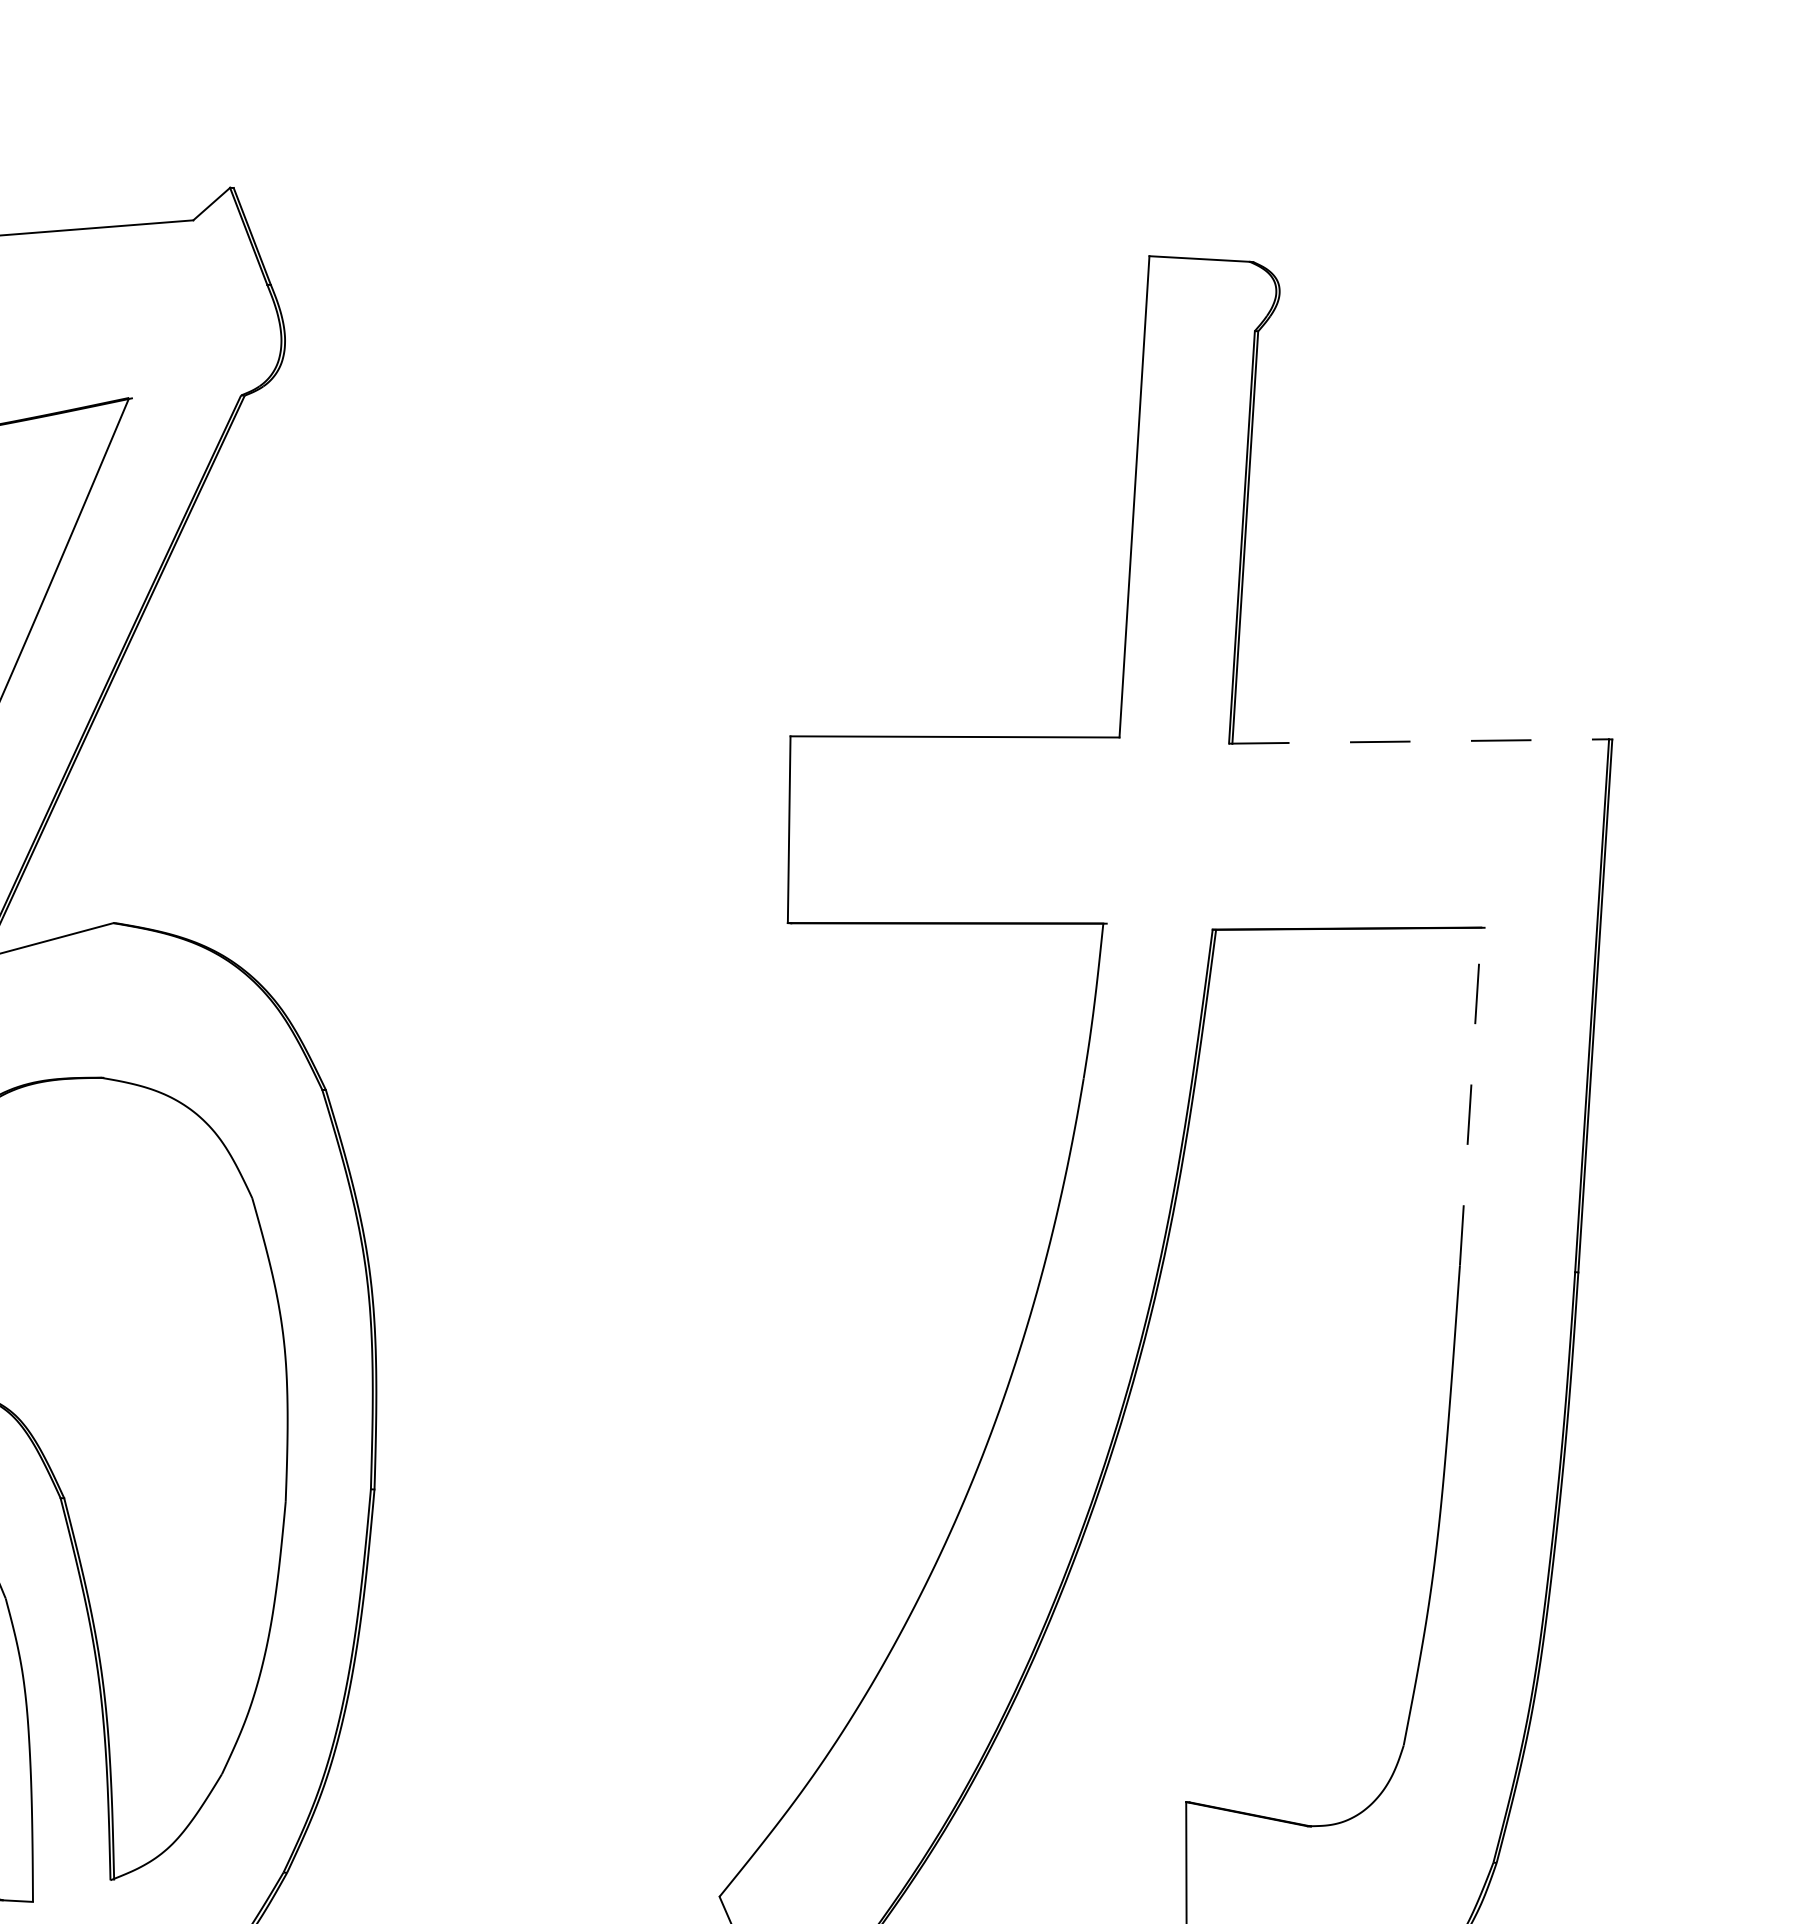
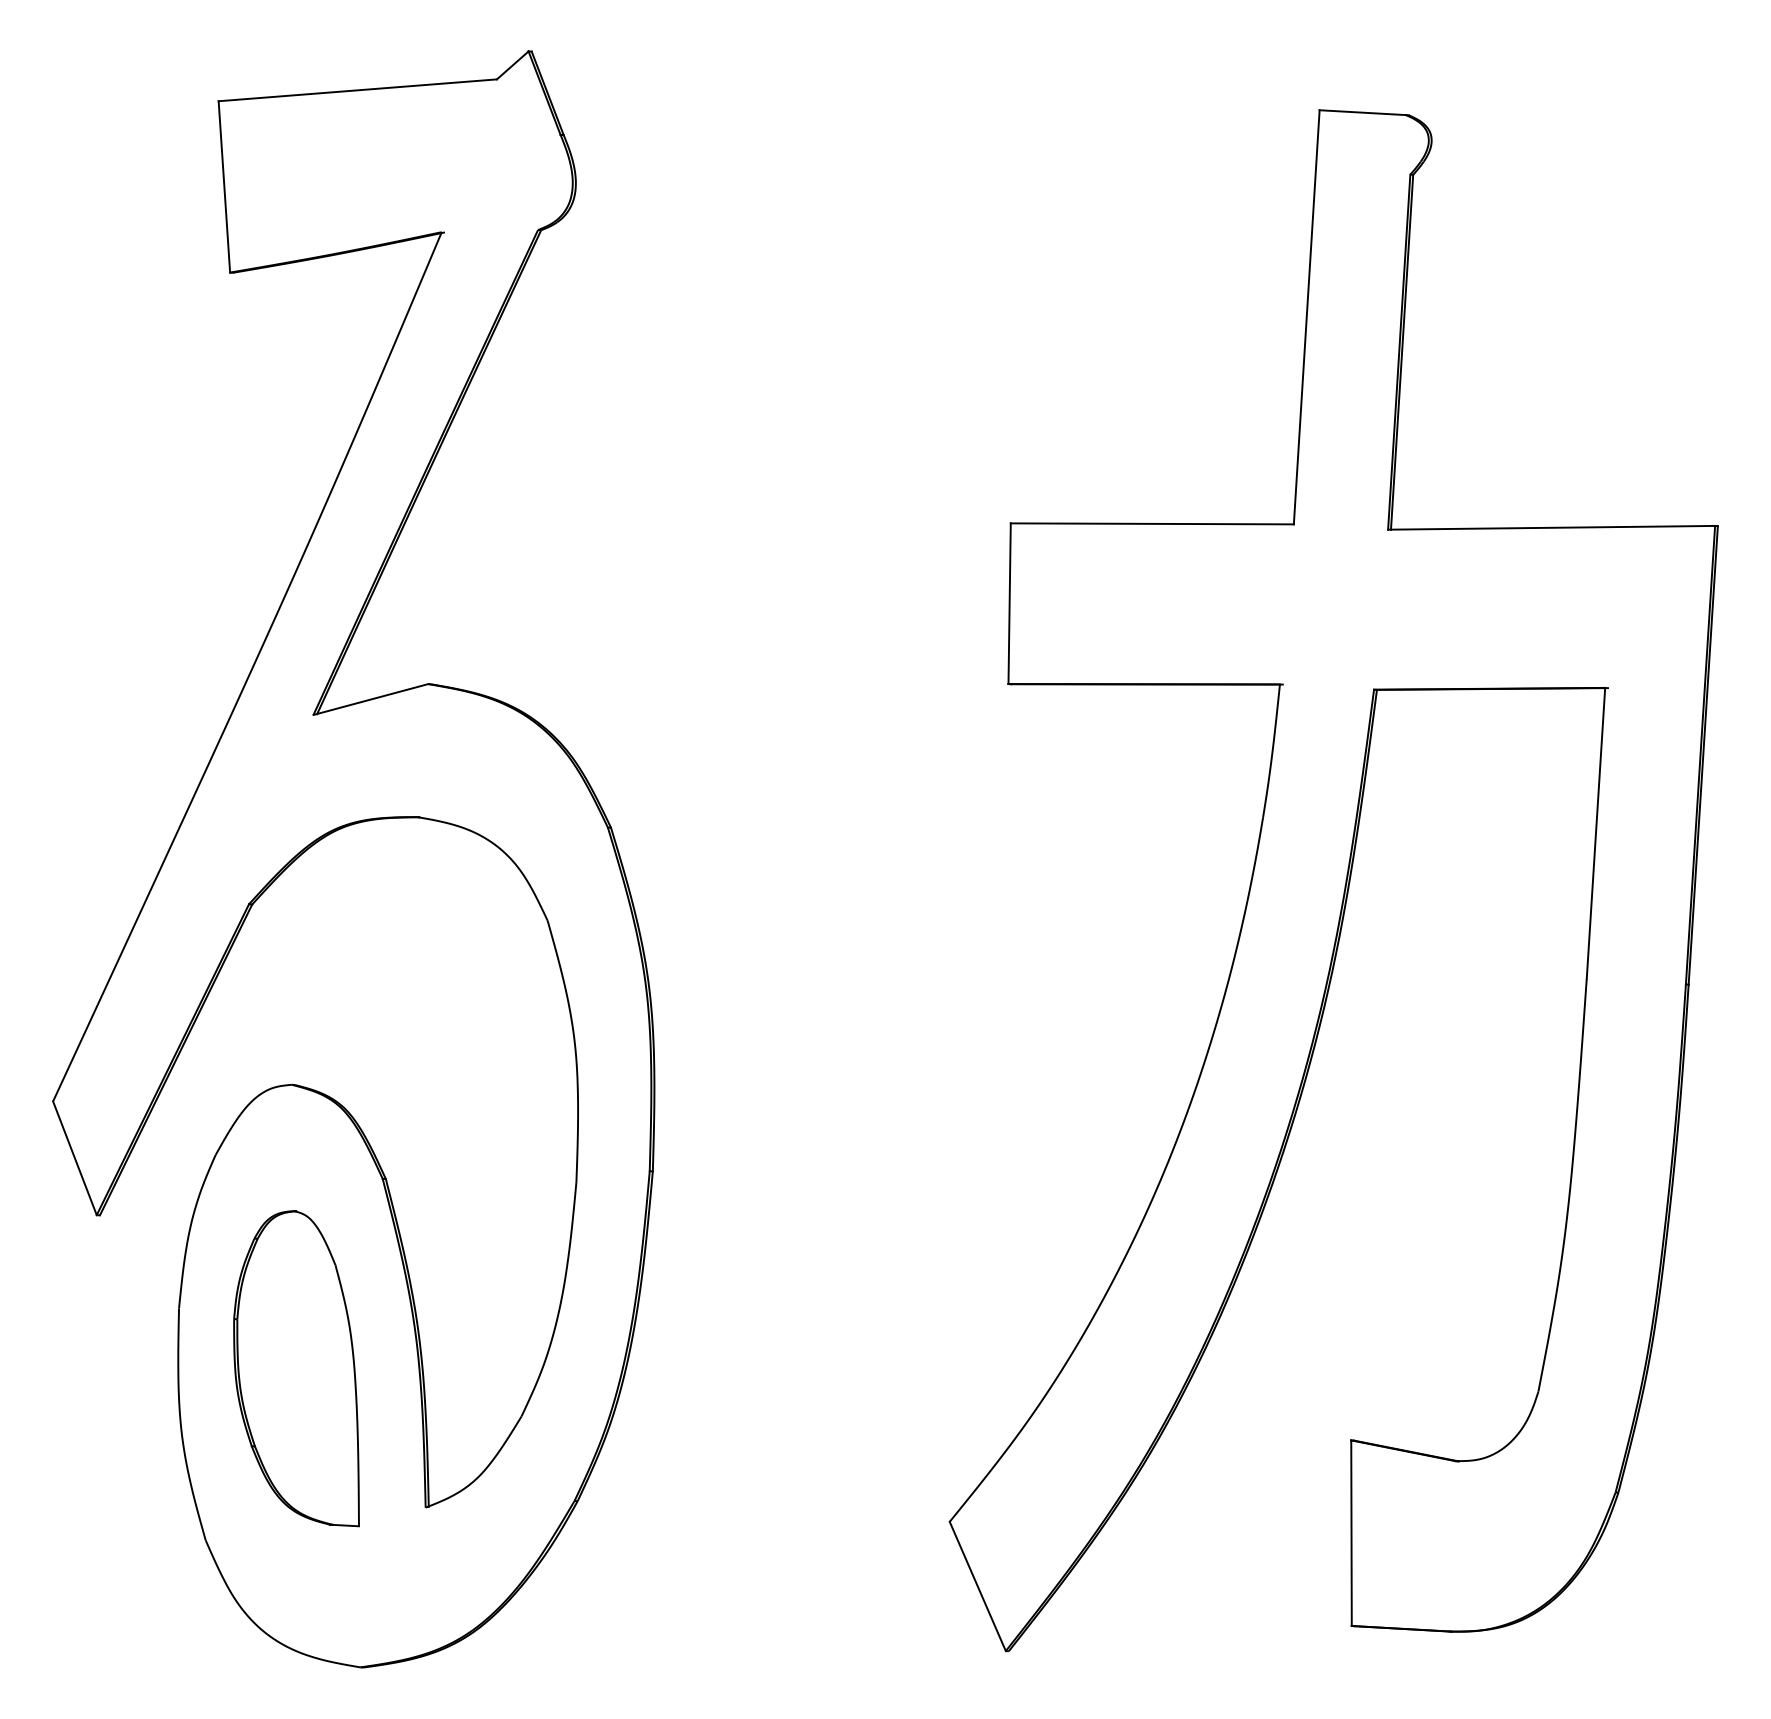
line: (1418, 741) -> (1551, 527), dashed -> solid
line: (1470, 1096) -> (1595, 833), dashed -> solid

